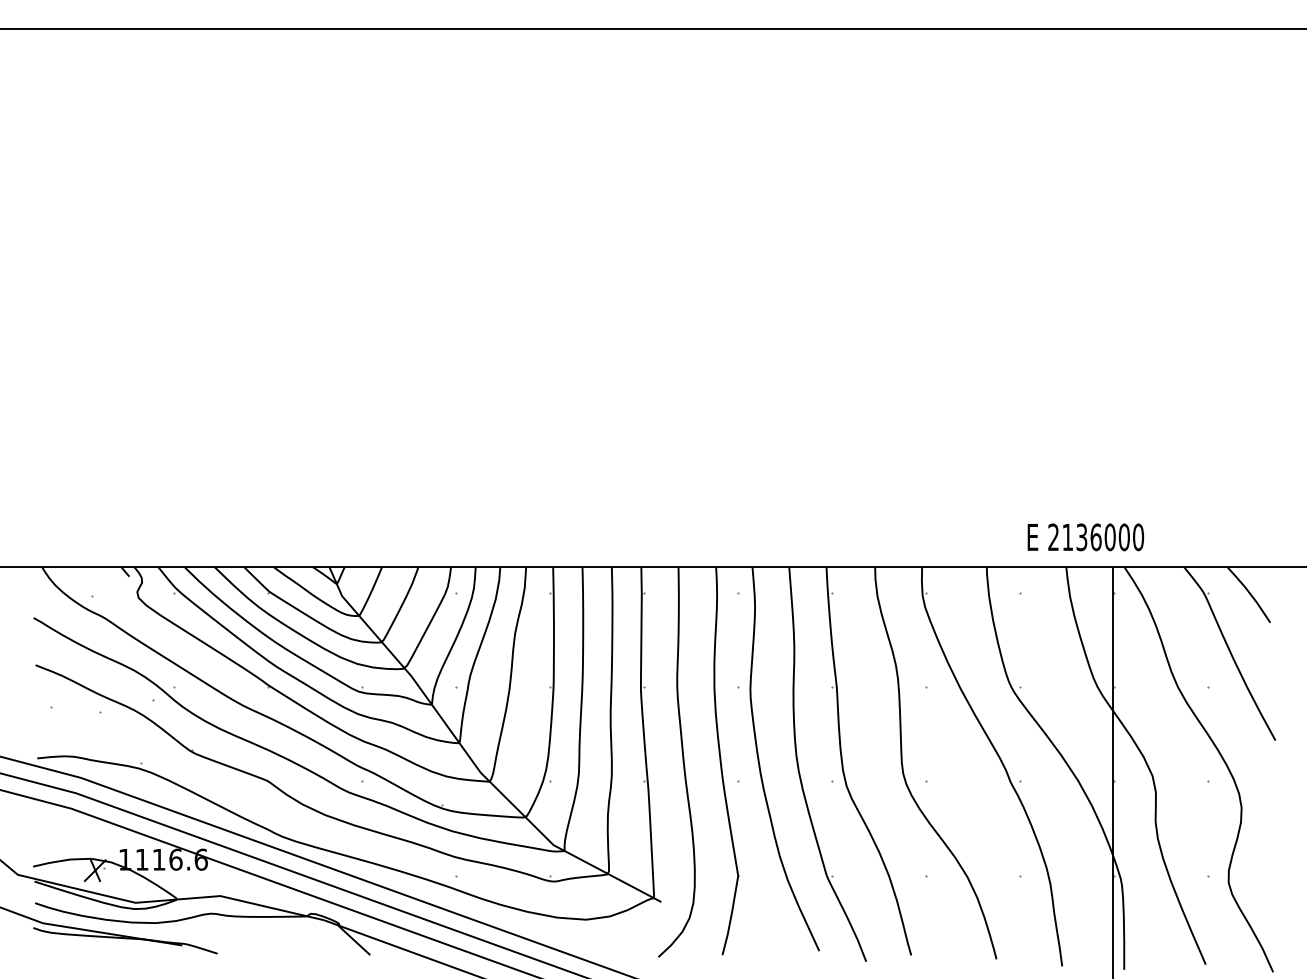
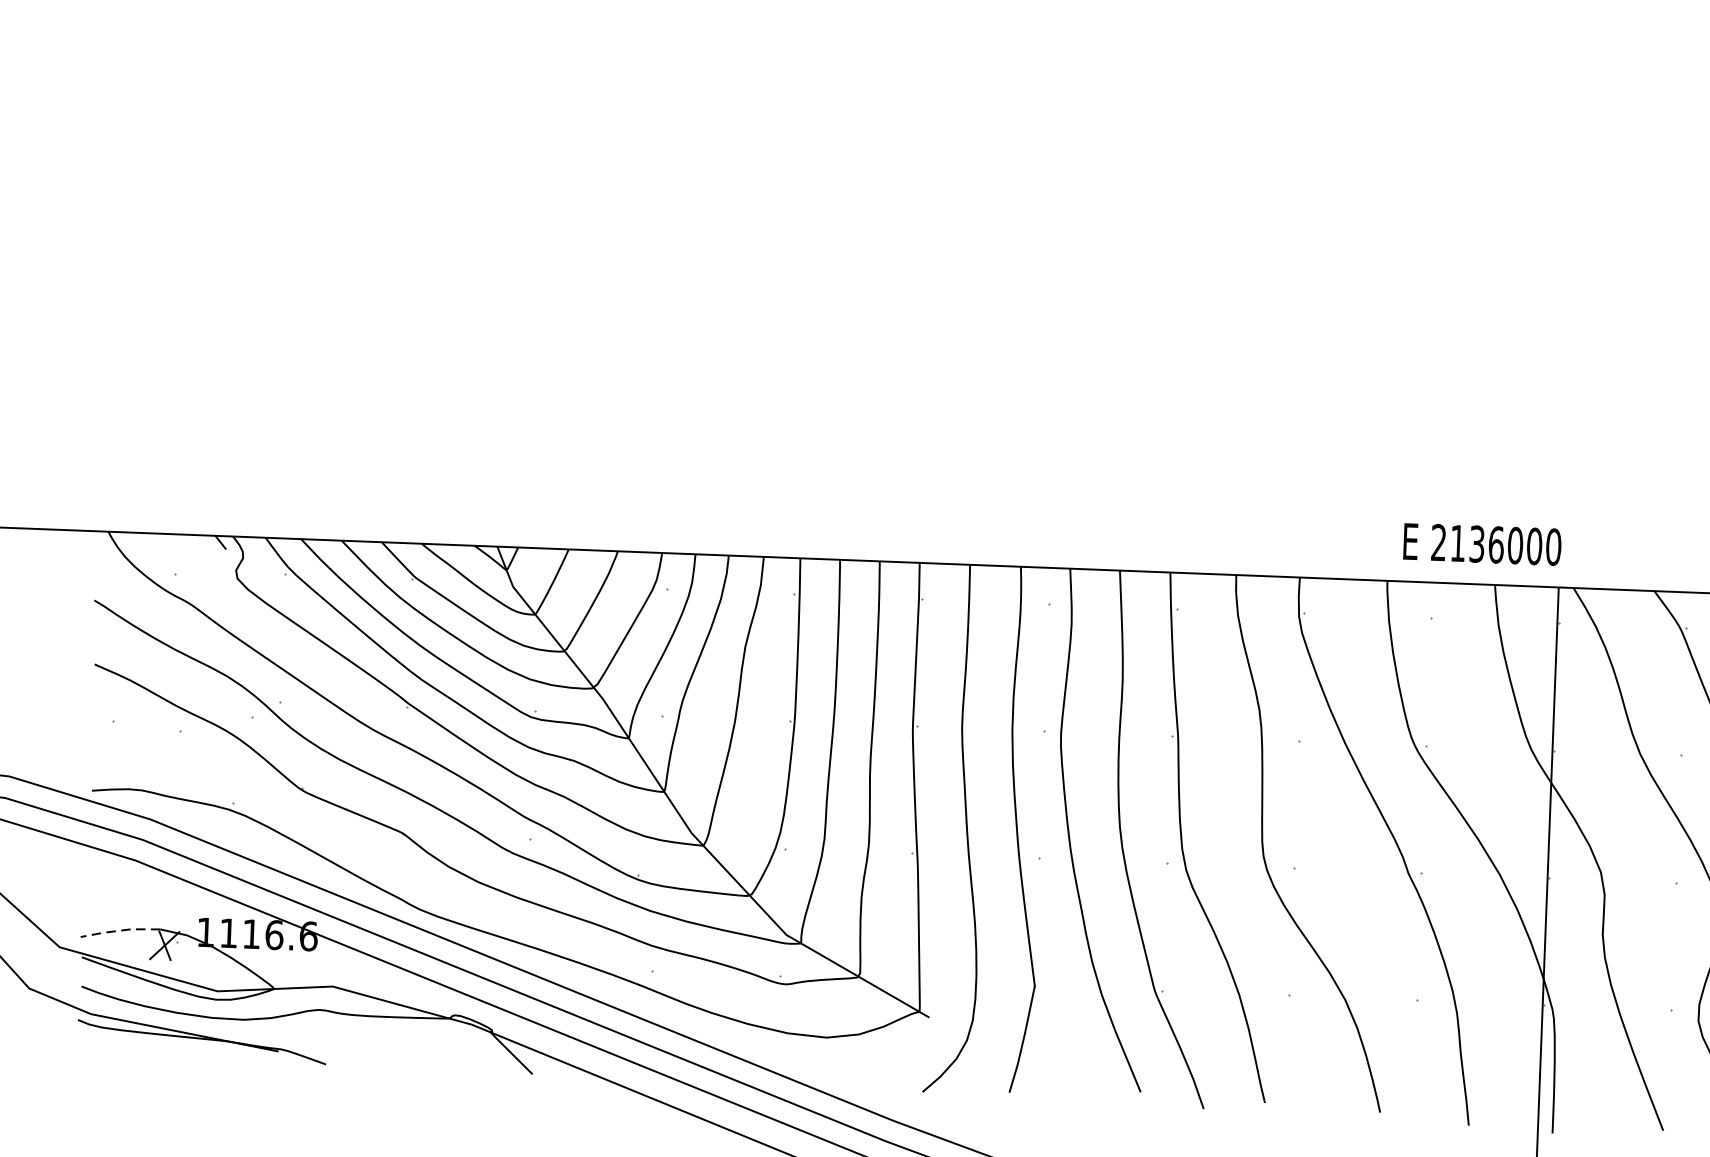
text: (1085, 537) -> (1481, 544), moved
line: (62, 860) -> (120, 930), solid -> dashed

